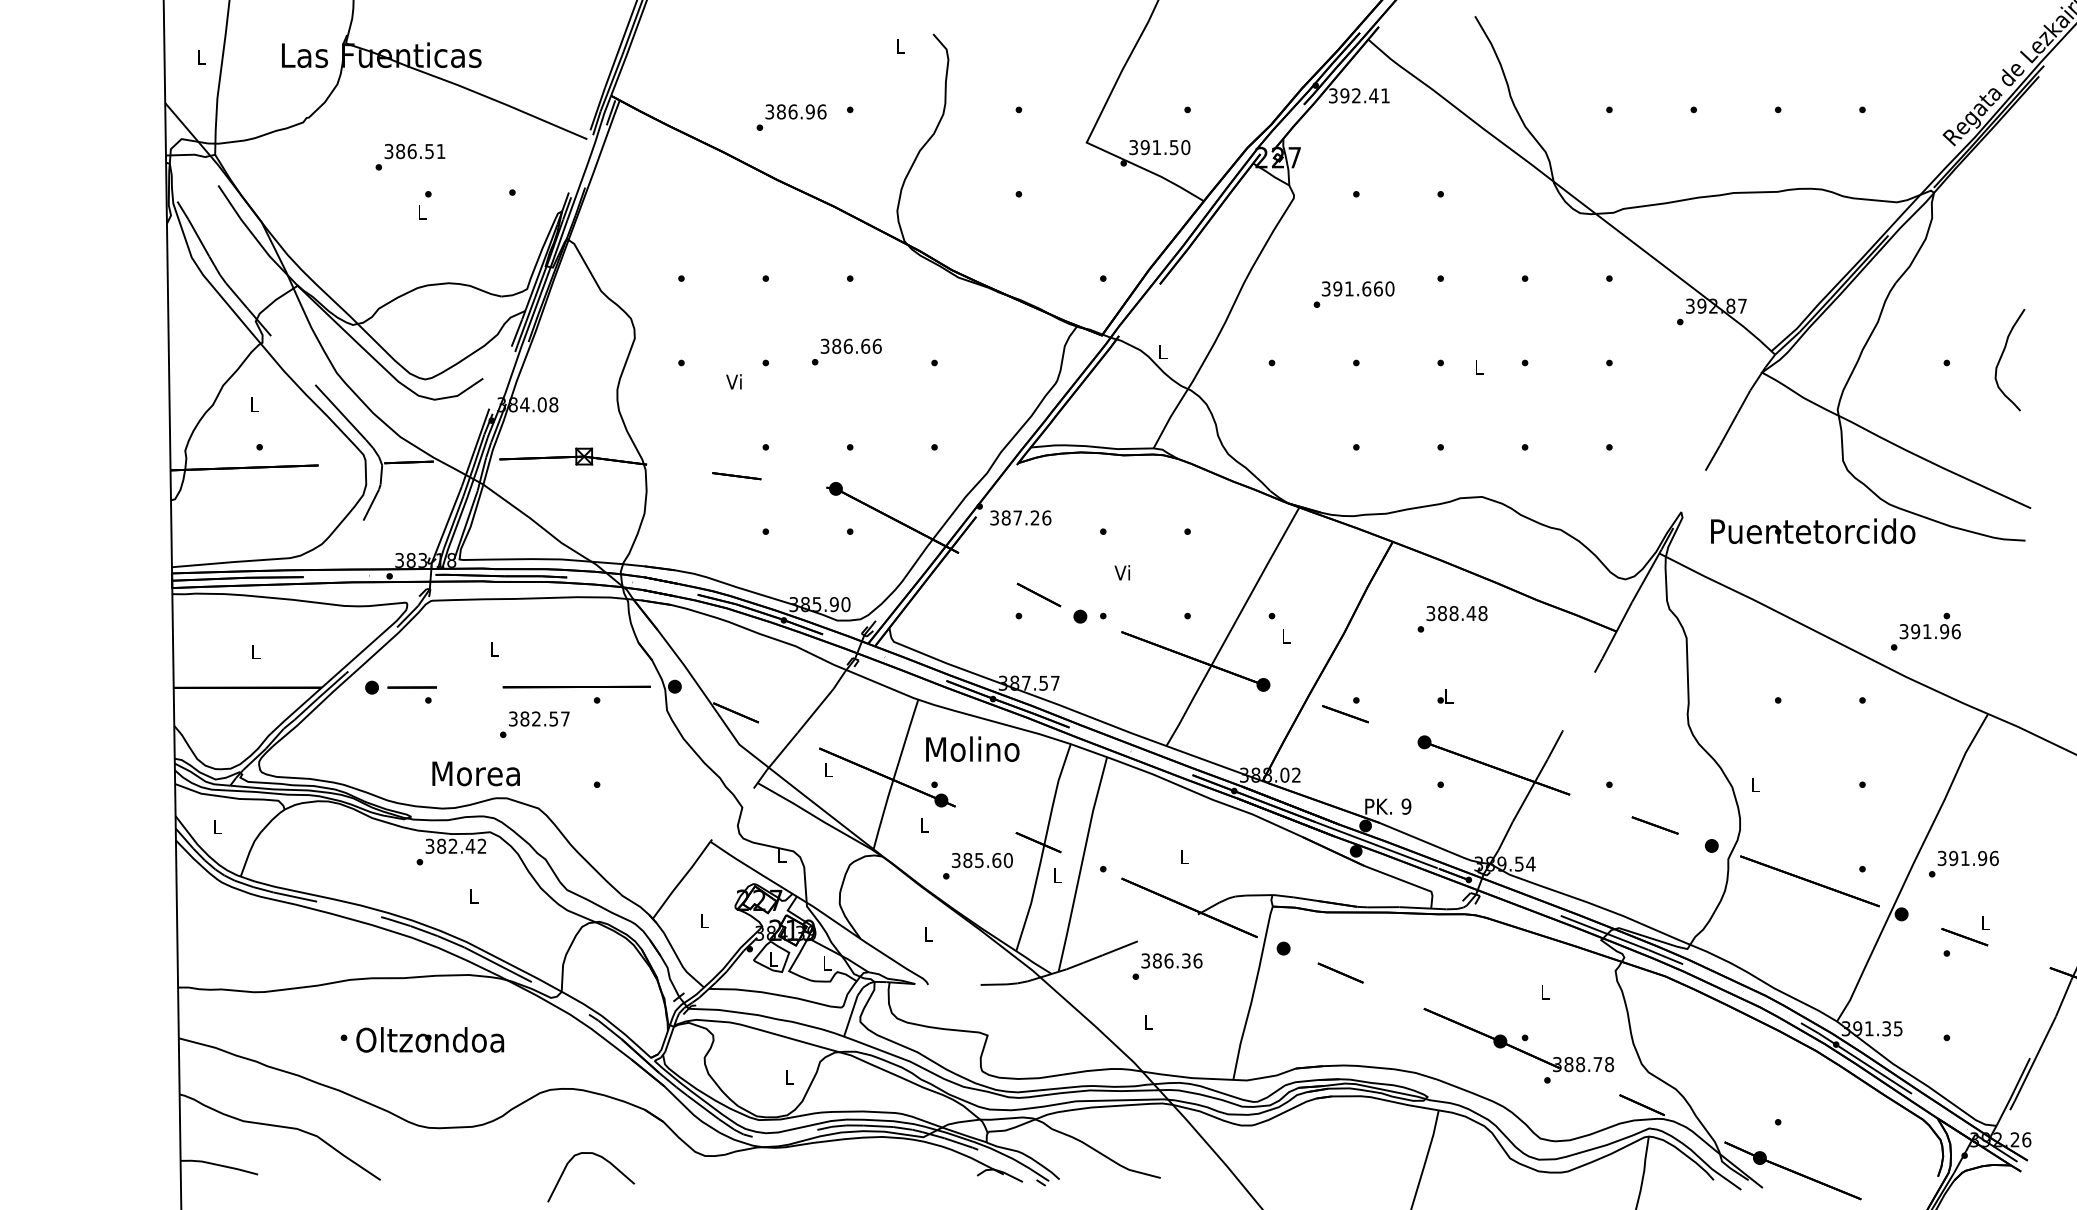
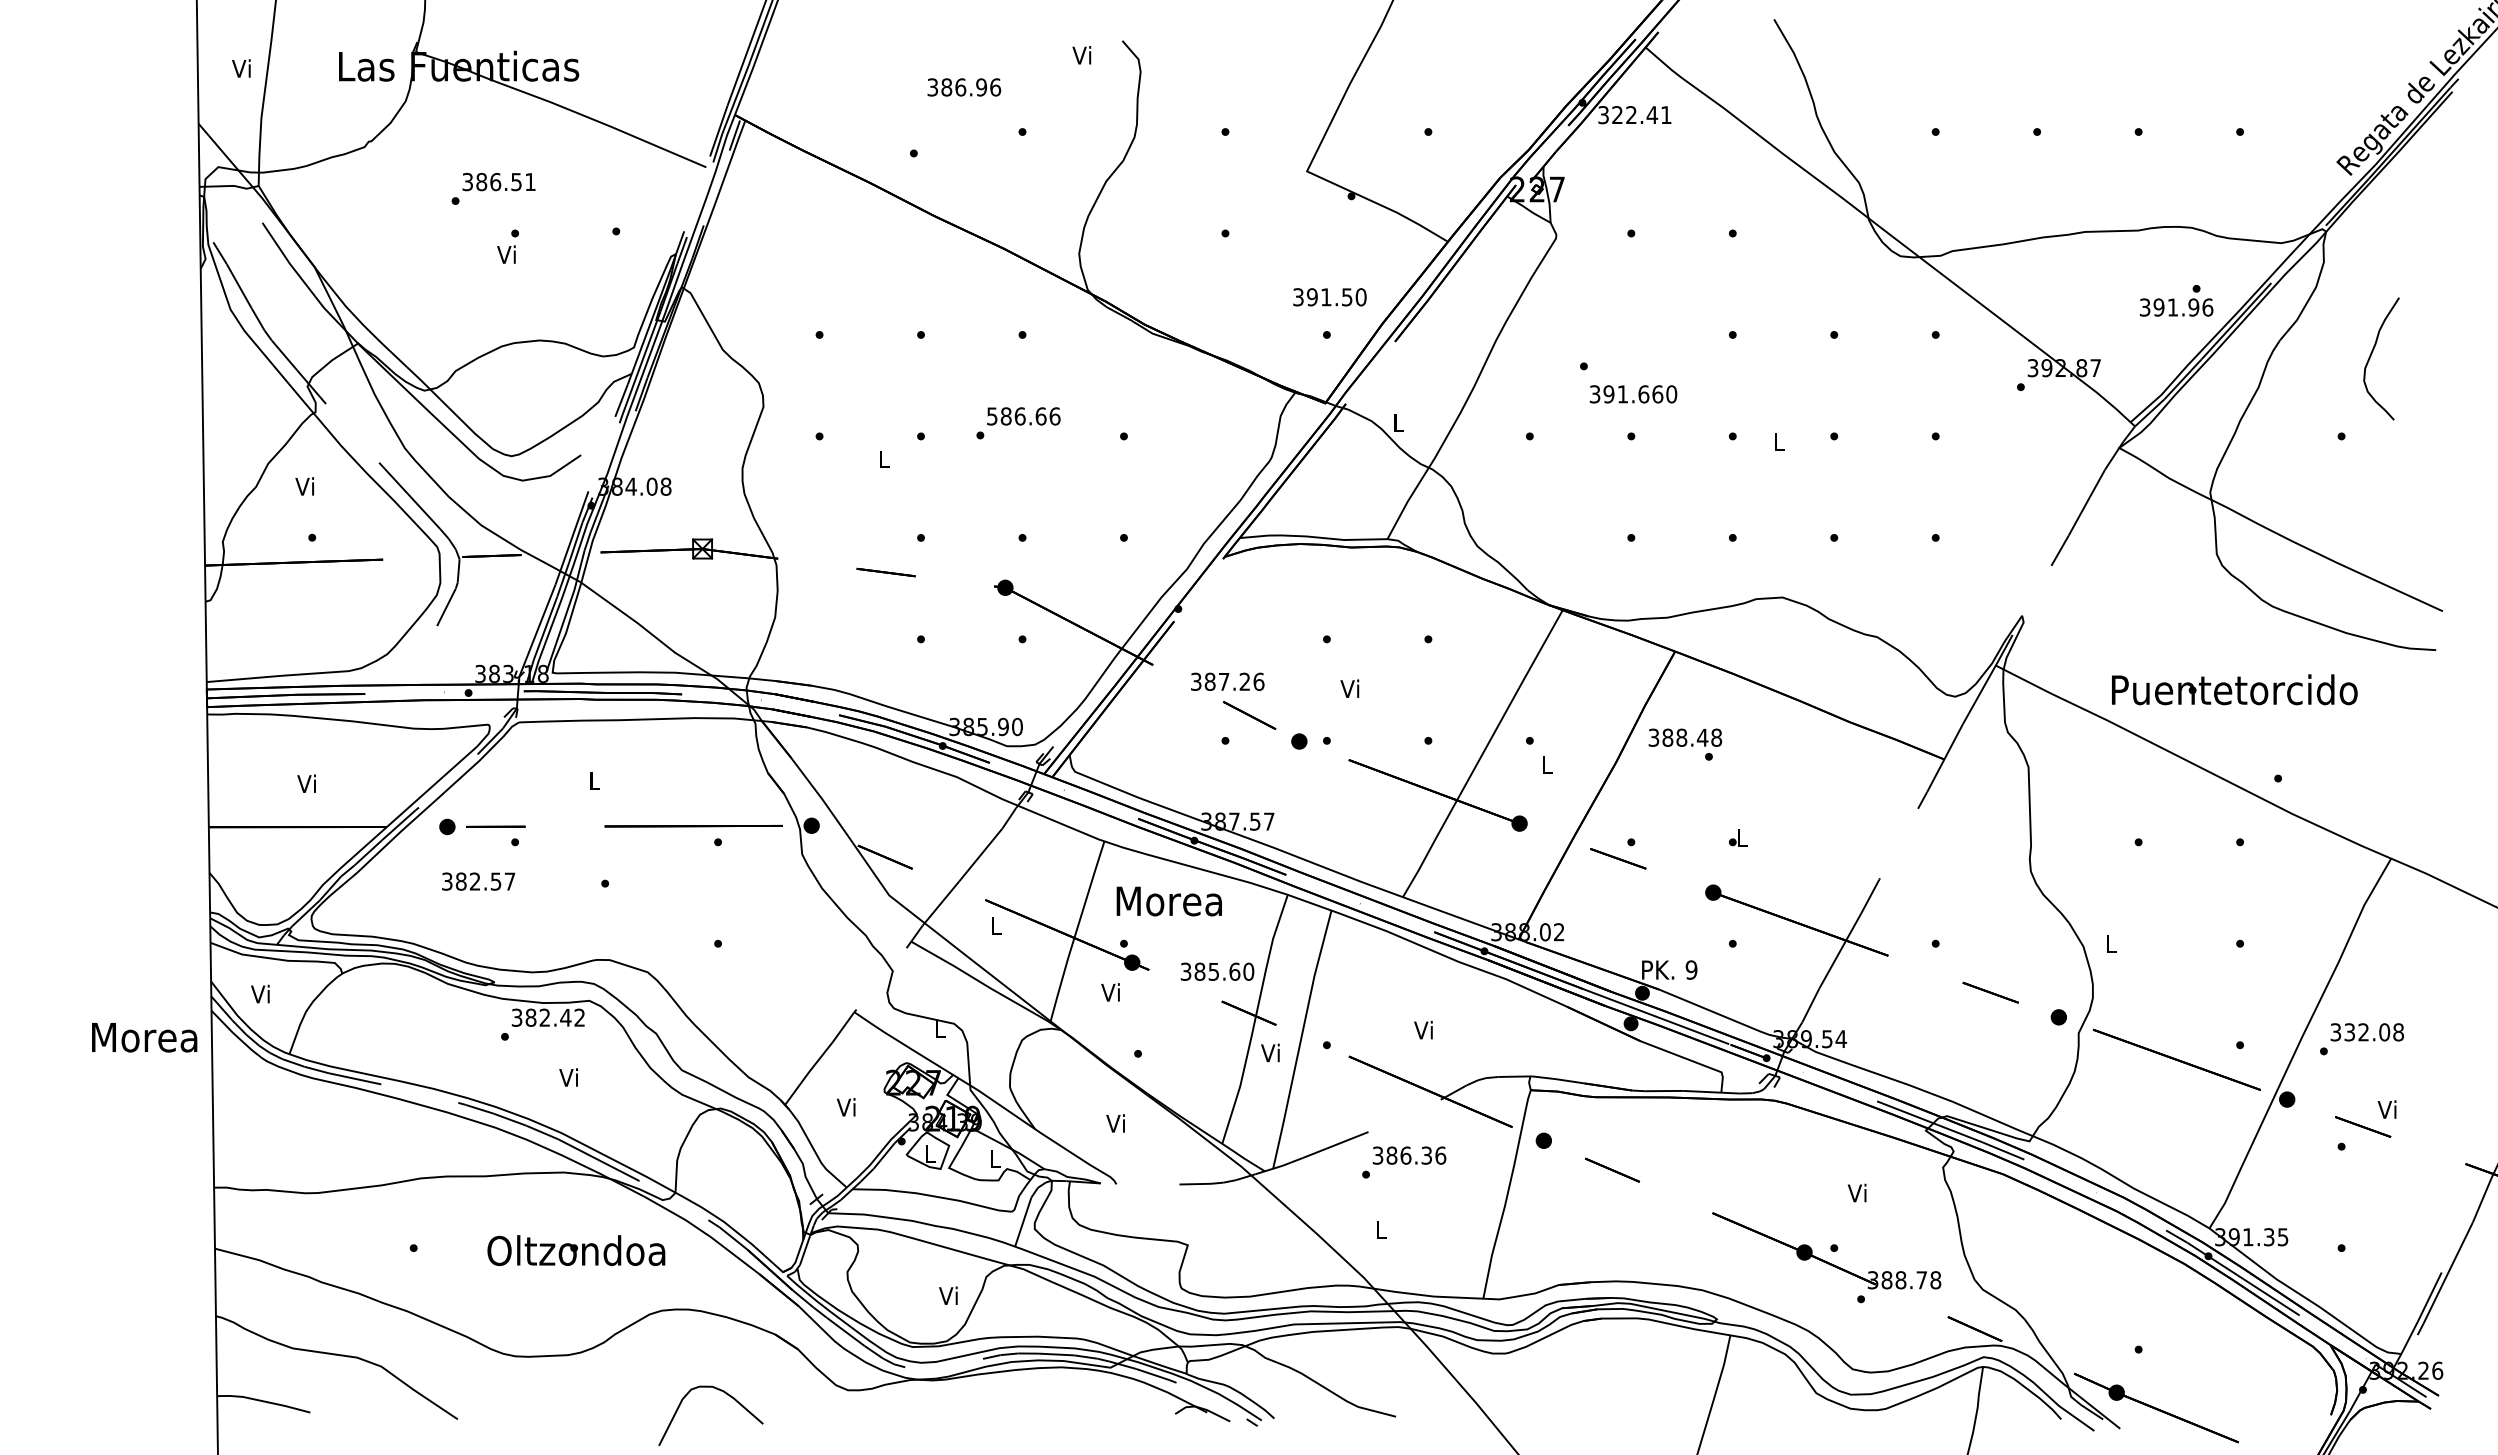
text: (899, 46) -> (1081, 55), L -> Vi
text: (200, 57) -> (241, 68), L -> Vi
text: (1344, 96) -> (1617, 115), 392.41 -> 322.41
text: (796, 111) -> (964, 87), moved
text: (1159, 147) -> (1329, 297), moved
text: (421, 211) -> (506, 254), L -> Vi
text: (1358, 289) -> (1633, 394), moved
text: (825, 345) -> (992, 415), 386.66 -> 586.66
curve: (2001, 358) -> (2371, 356), moved
text: (733, 381) -> (882, 458), Vi -> L
text: (253, 404) -> (304, 486), L -> Vi
text: (1020, 517) -> (1227, 681), moved
text: (1812, 531) -> (2234, 689), moved
text: (1457, 613) -> (1685, 737), moved
text: (1930, 625) -> (2176, 300), moved
text: (254, 651) -> (306, 783), L -> Vi
text: (539, 718) -> (478, 881), moved
text: (972, 748) -> (1169, 900), Molino -> Morea
text: (476, 773) -> (144, 1037), moved
text: (923, 825) -> (1110, 992), L -> Vi
text: (216, 826) -> (260, 993), L -> Vi
text: (1183, 856) -> (1423, 1029), L -> Vi
text: (1974, 858) -> (2374, 1032), 391.96 -> 332.08
text: (982, 860) -> (1217, 971), moved
text: (1056, 875) -> (1270, 1052), L -> Vi
text: (472, 895) -> (568, 1077), L -> Vi
text: (703, 920) -> (845, 1107), L -> Vi
text: (1984, 922) -> (2386, 1109), L -> Vi
text: (927, 934) -> (1115, 1123), L -> Vi
text: (1543, 991) -> (1856, 1192), L -> Vi
text: (430, 1039) -> (576, 1250), moved
text: (788, 1077) -> (948, 1295), L -> Vi

